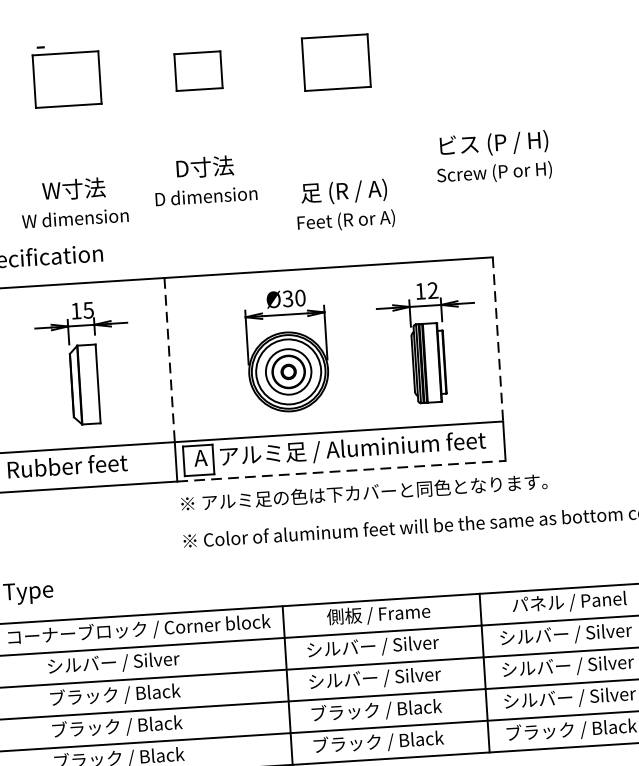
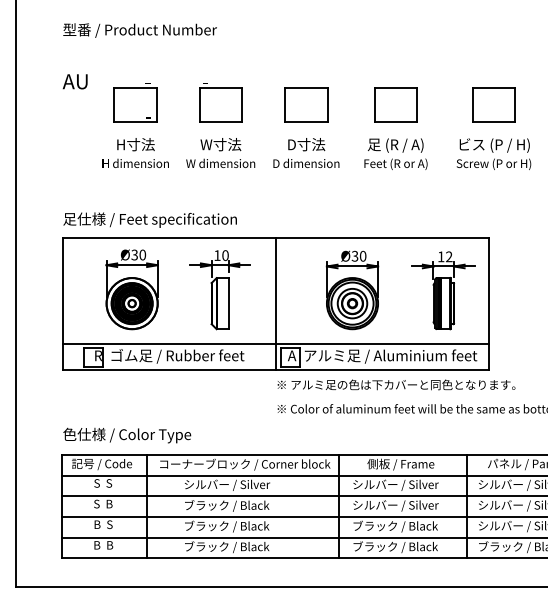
part: (486, 51) -> (493, 104), added
part: (198, 70) -> (306, 104), size x1.43
text: (492, 156) -> (493, 153), moved
text: (205, 179) -> (306, 152), moved
text: (74, 201) -> (220, 152), moved
text: (344, 204) -> (395, 153), moved
text: (88, 310) -> (225, 255), 15 -> 10
line: (498, 340) -> (489, 291), dashed -> solid
line: (169, 360) -> (275, 291), dashed -> solid
line: (341, 471) -> (382, 370), dashed -> solid

